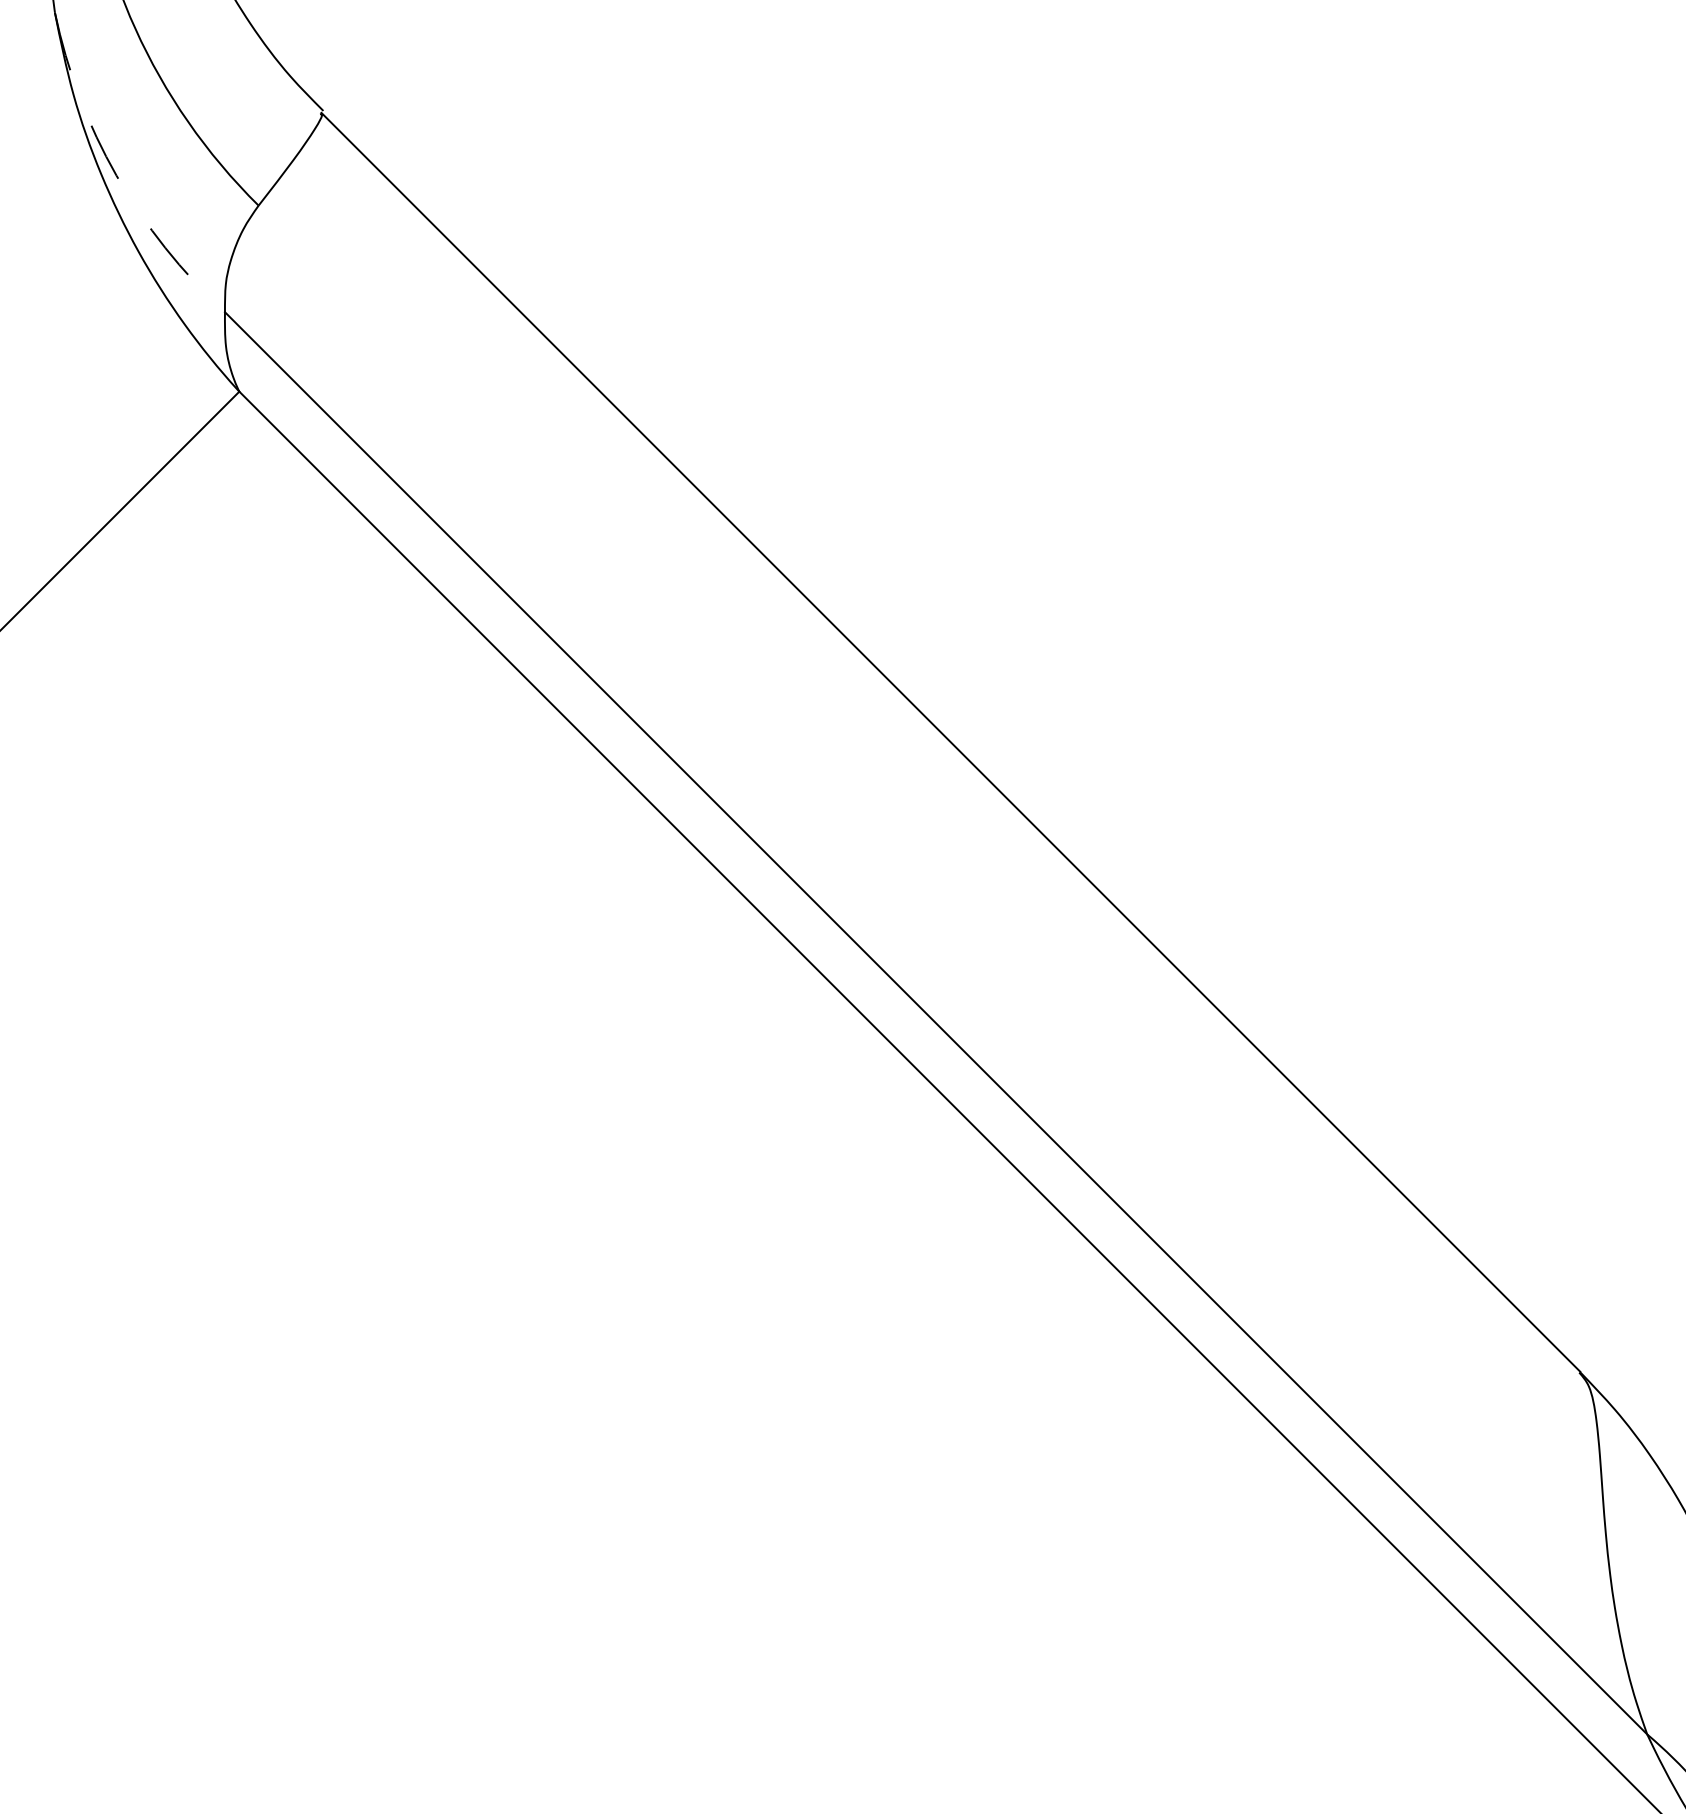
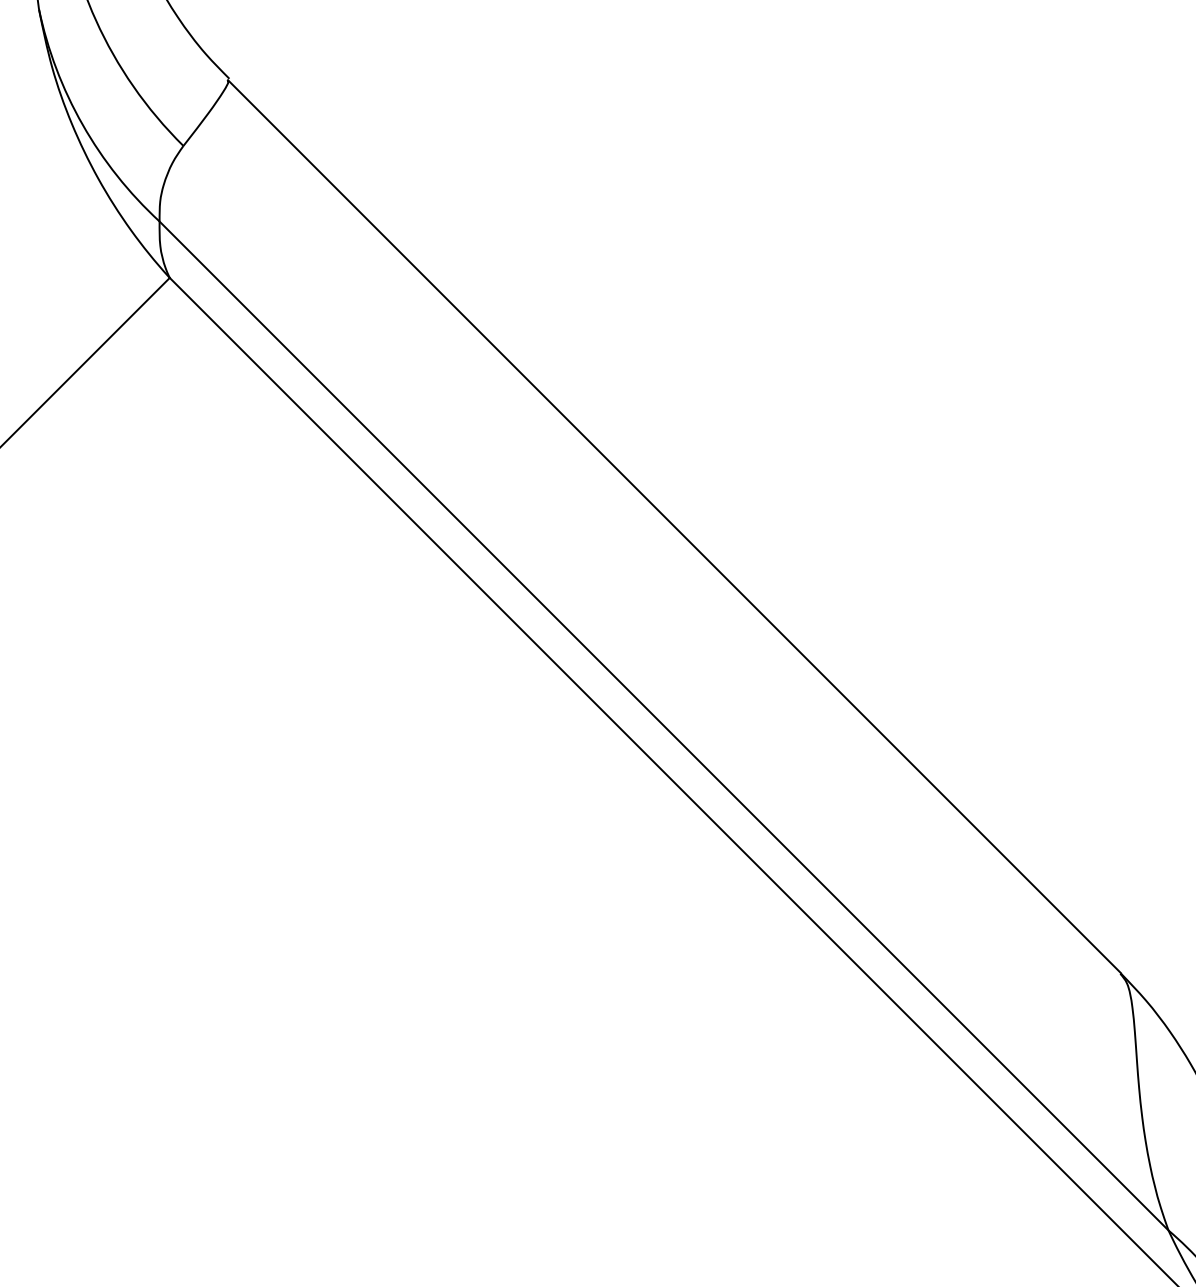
arc: (116, 175) -> (82, 124), dashed -> solid

